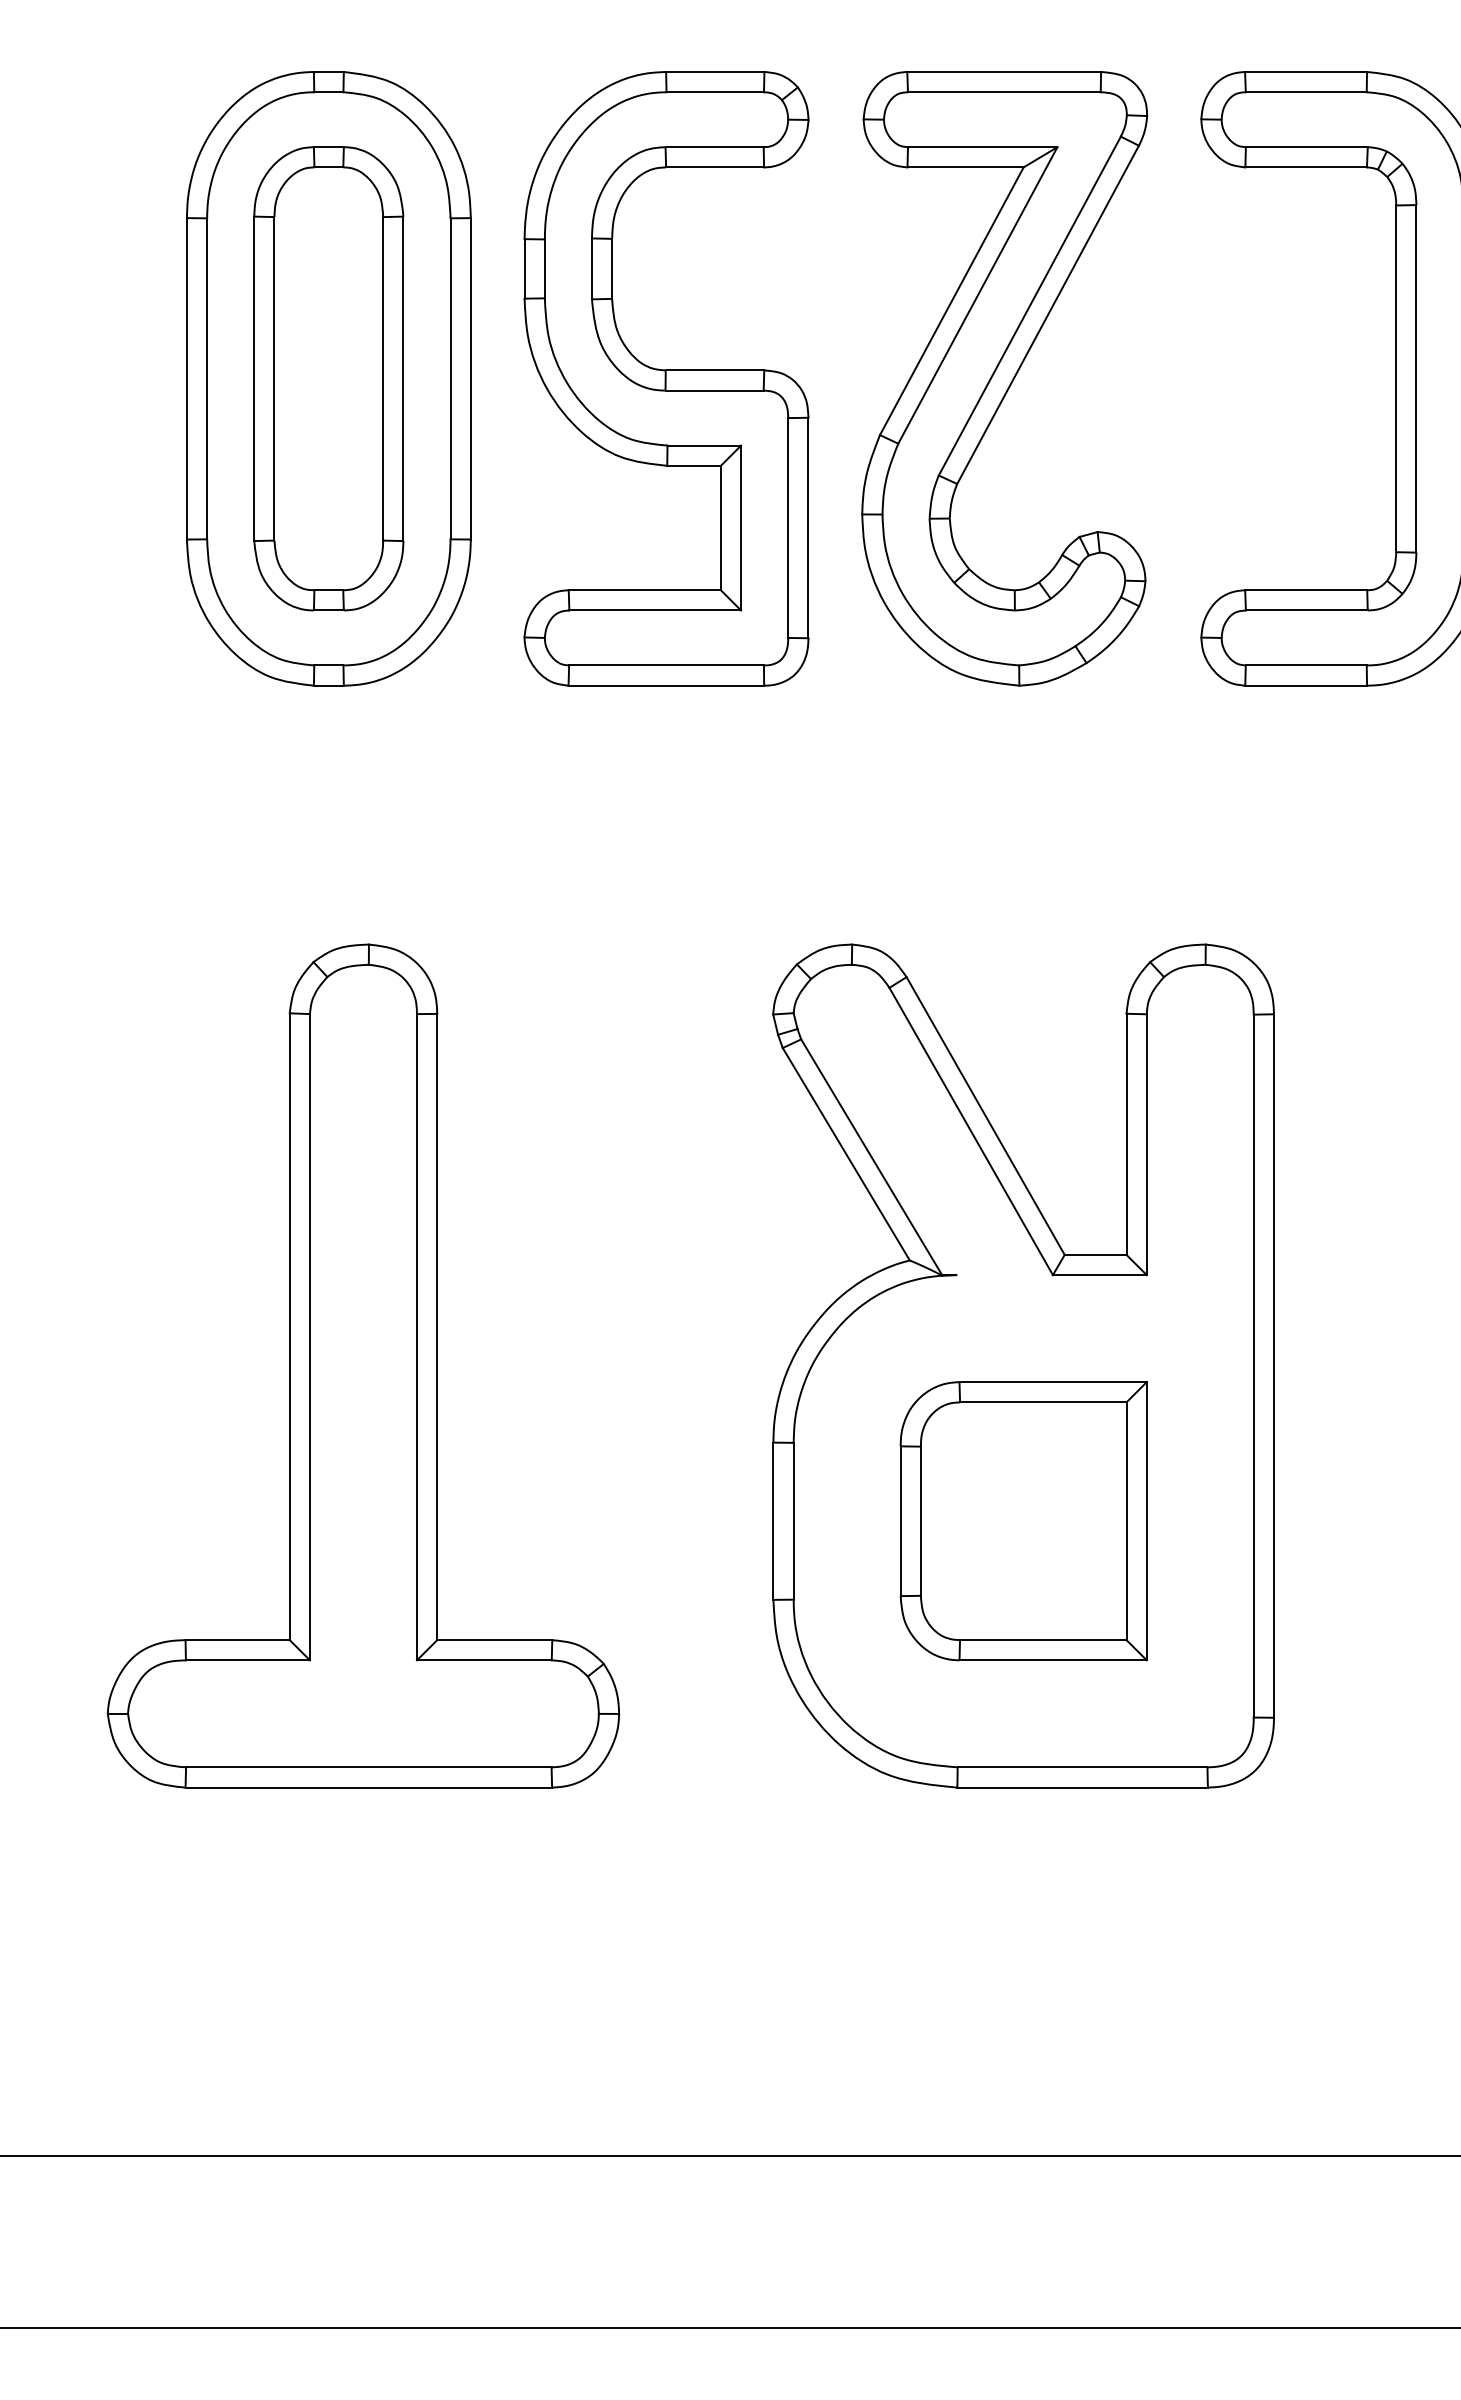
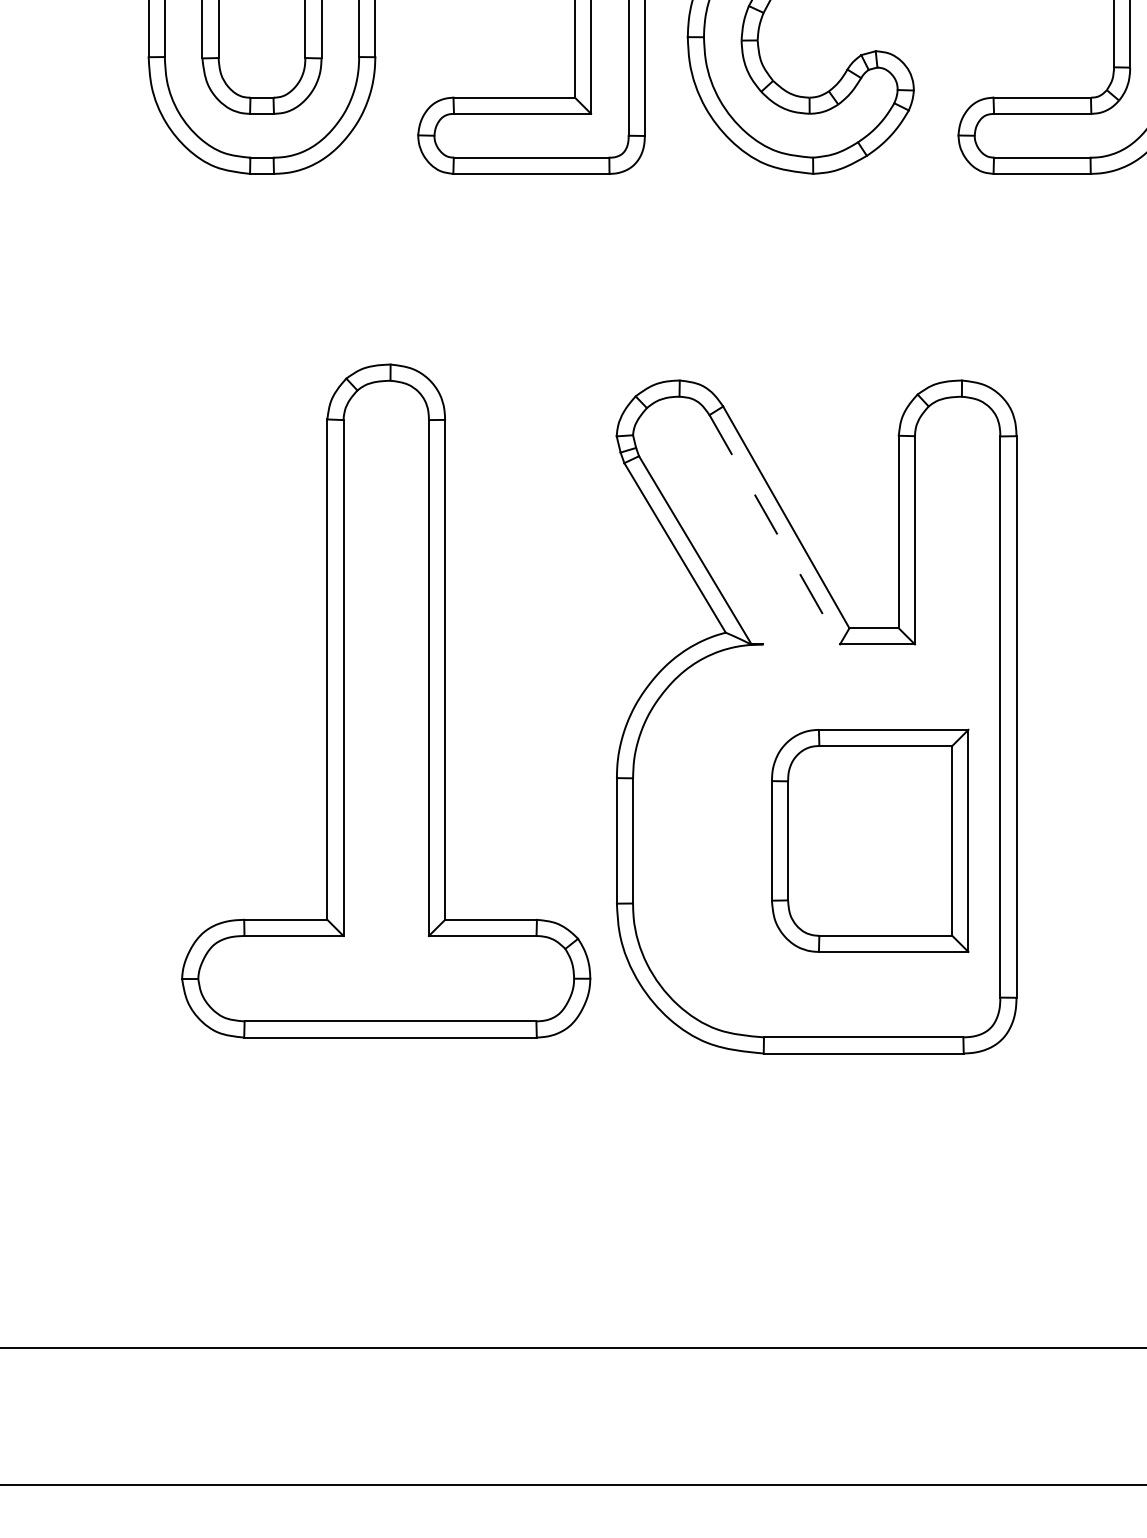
line: (971, 1131) -> (775, 529), solid -> dashed
part: (363, 1365) -> (386, 700), moved
part: (1023, 1521) -> (870, 841), moved

